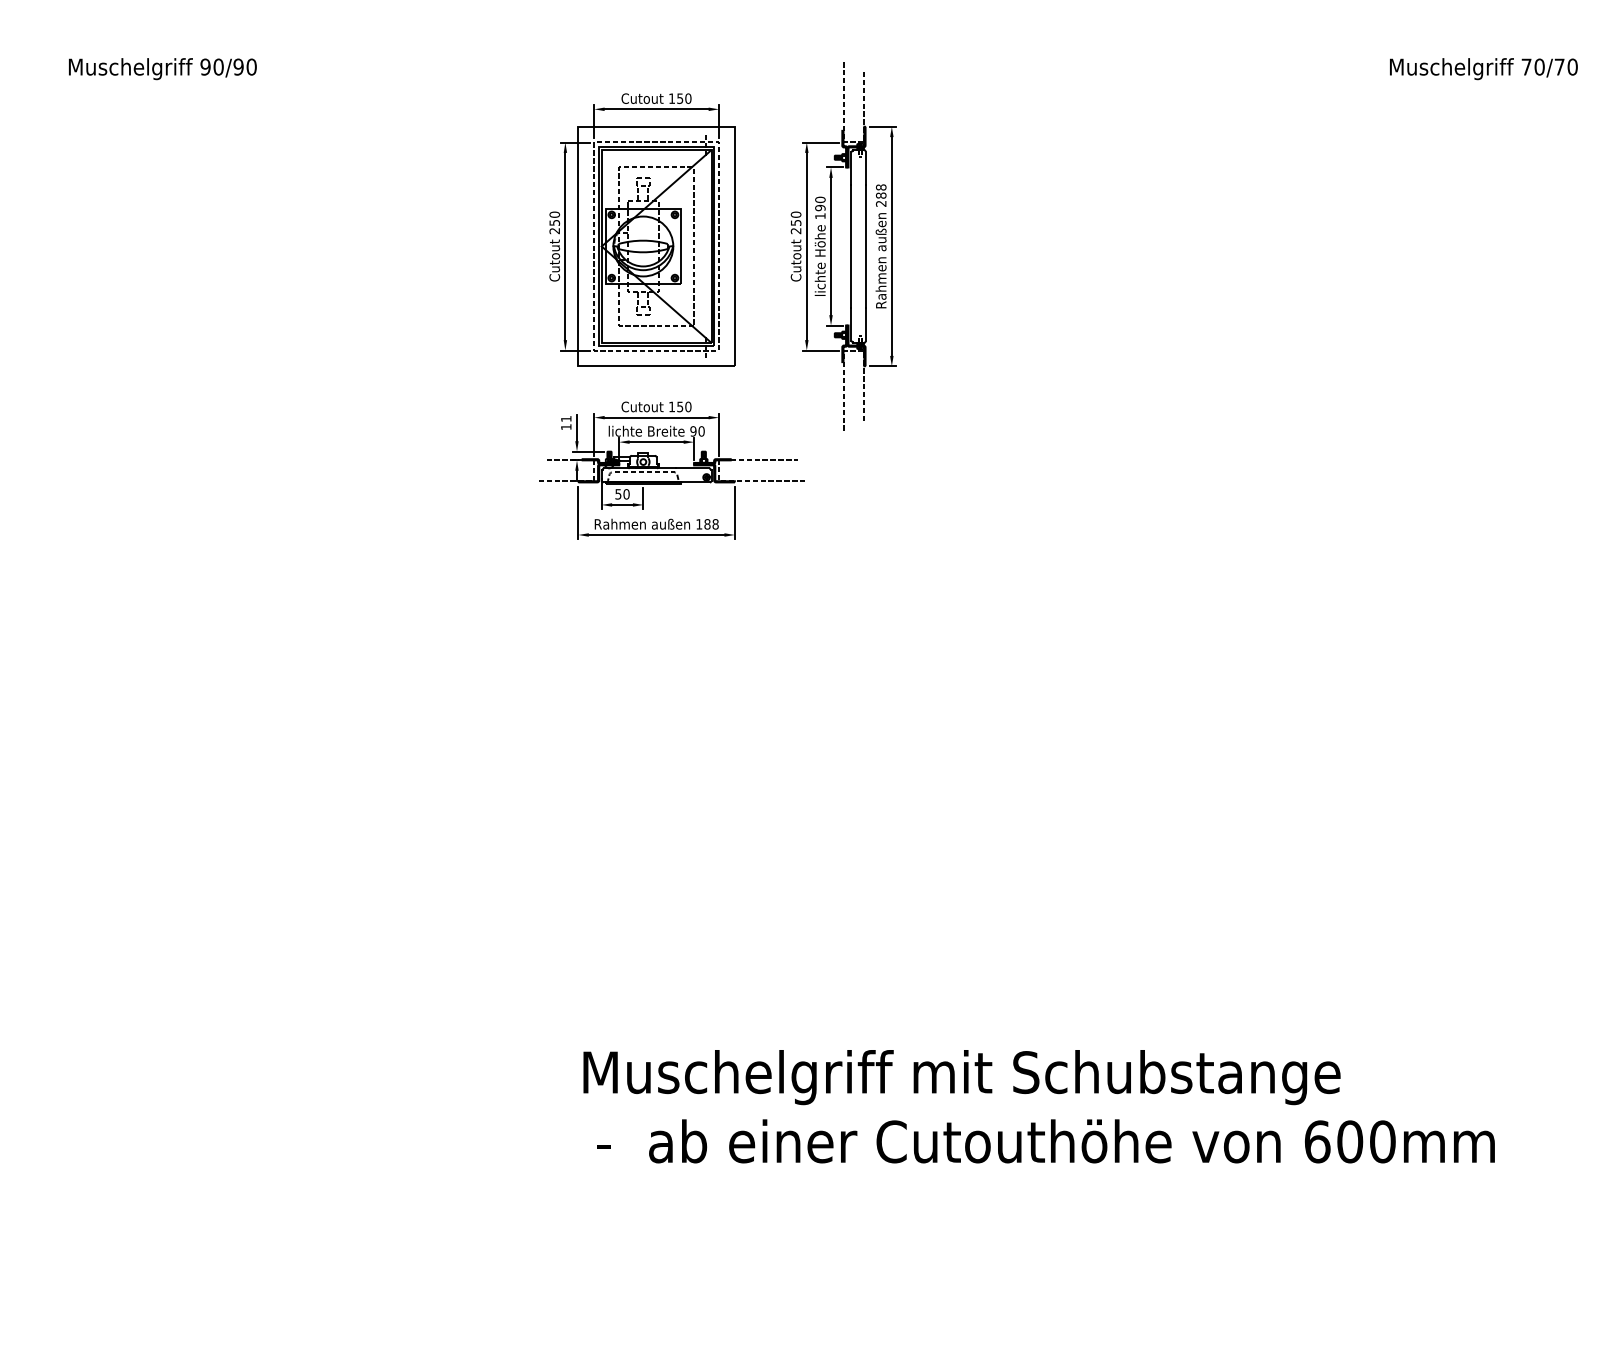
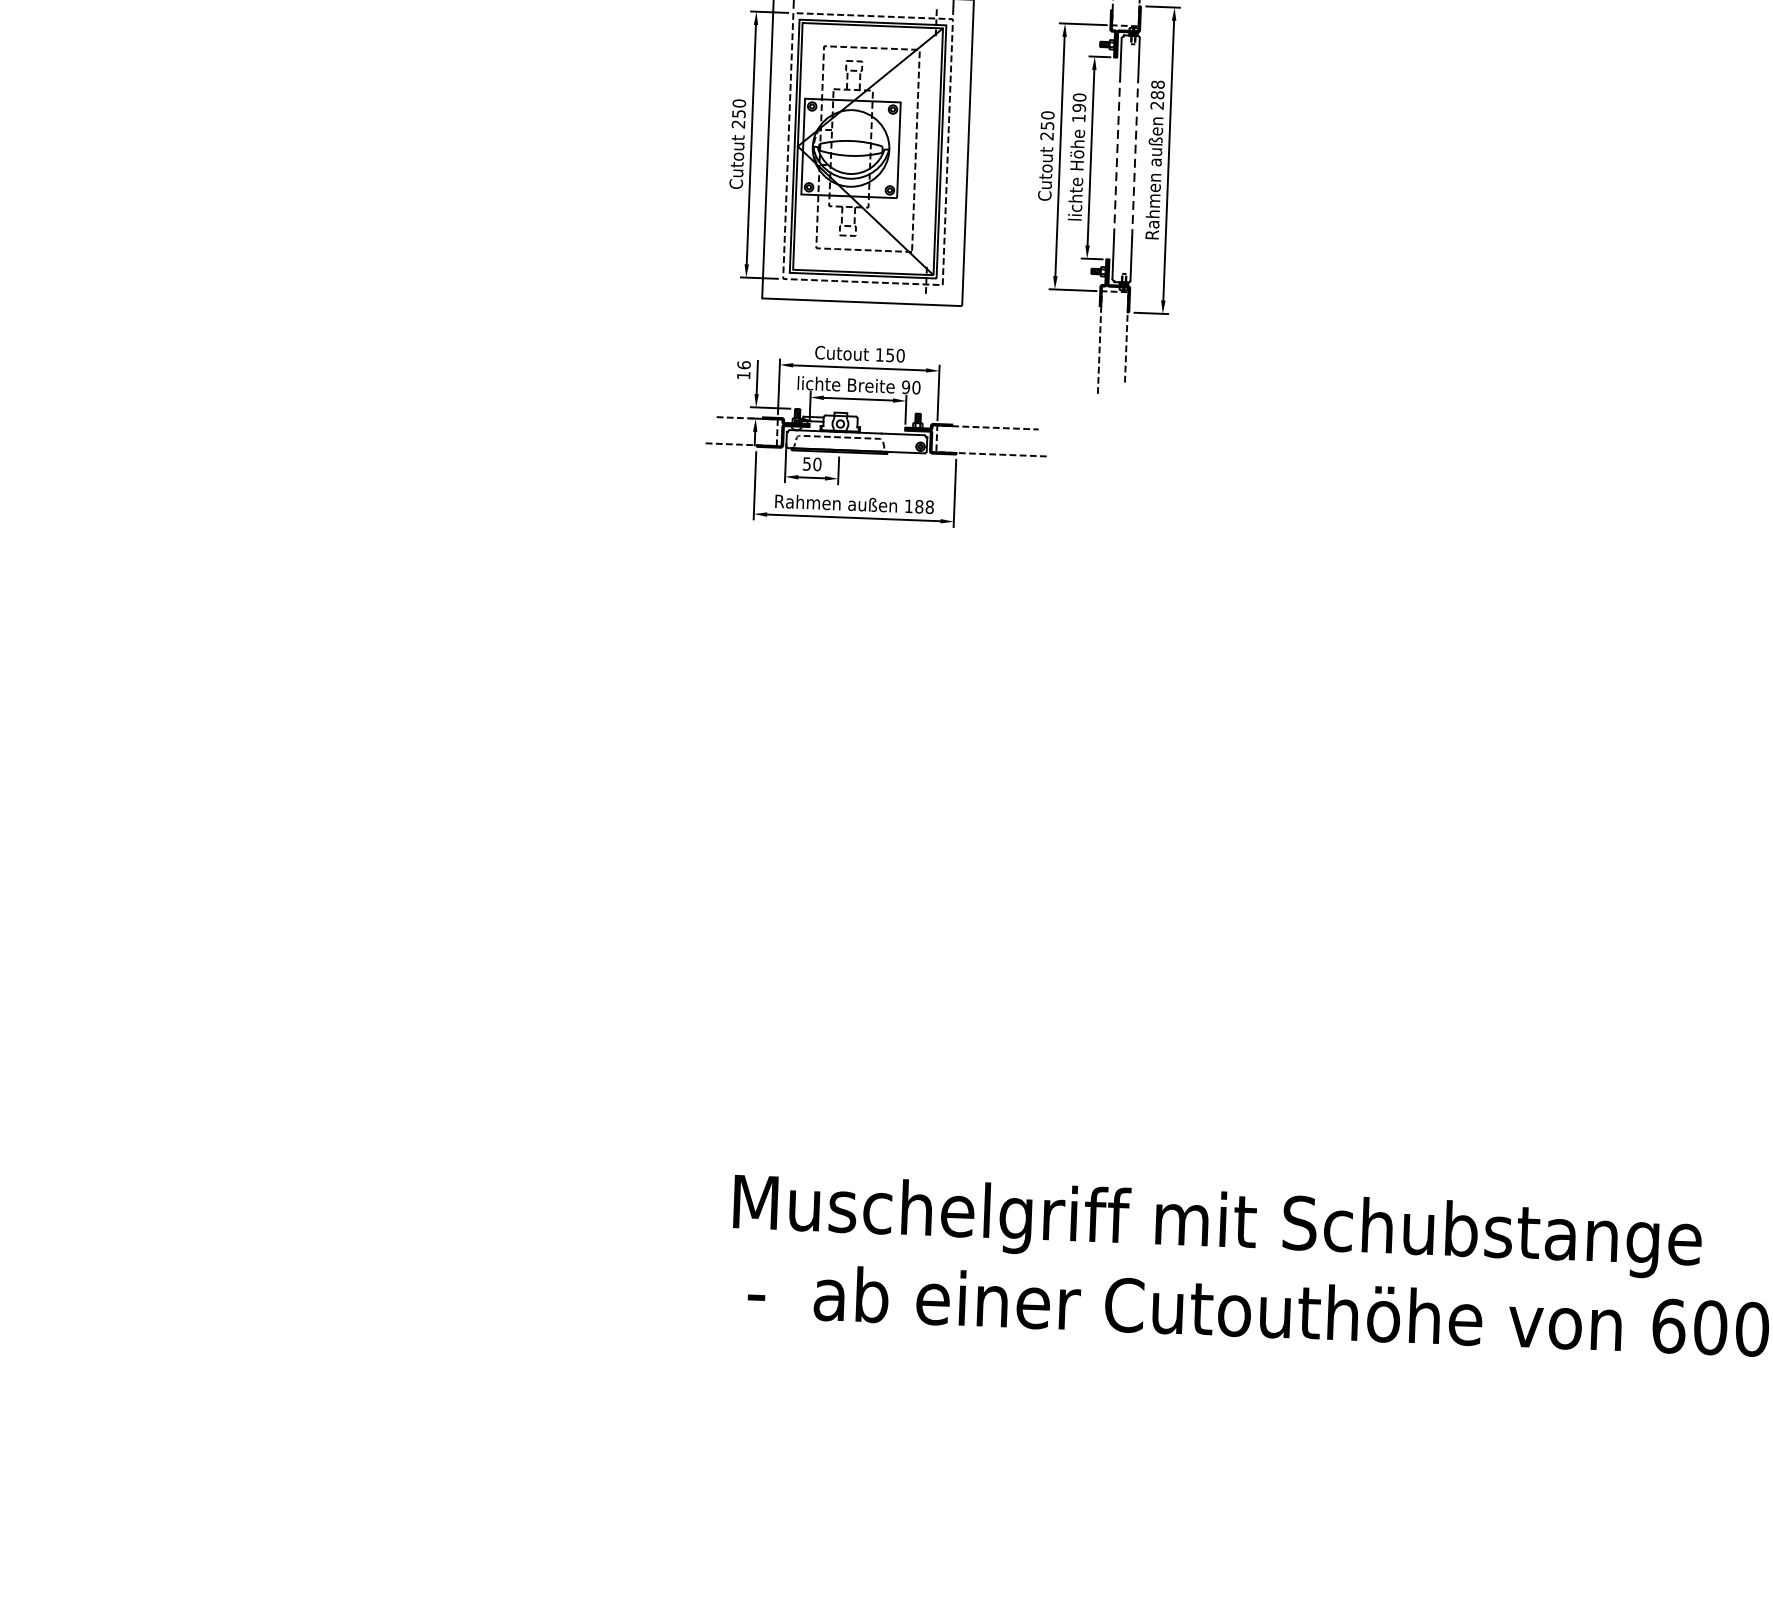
line: (851, 246) -> (1117, 158), solid -> dashed
line: (865, 246) -> (1135, 159), solid -> dashed
text: (566, 418) -> (744, 364), 11 -> 16

